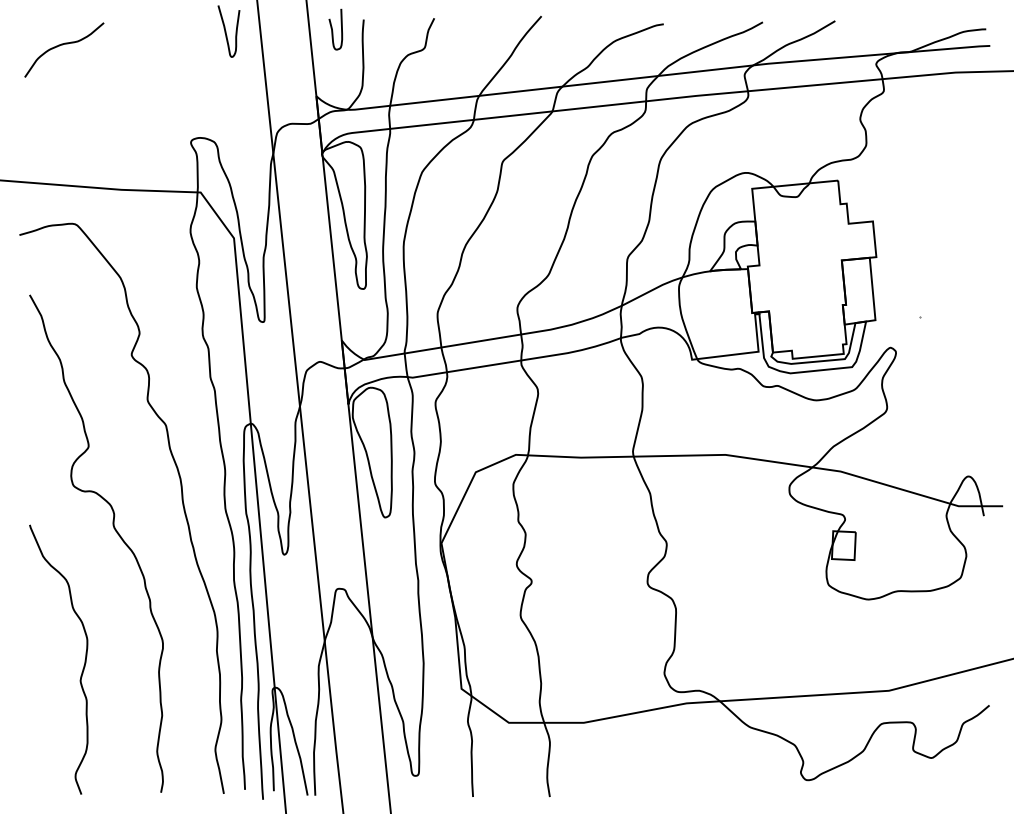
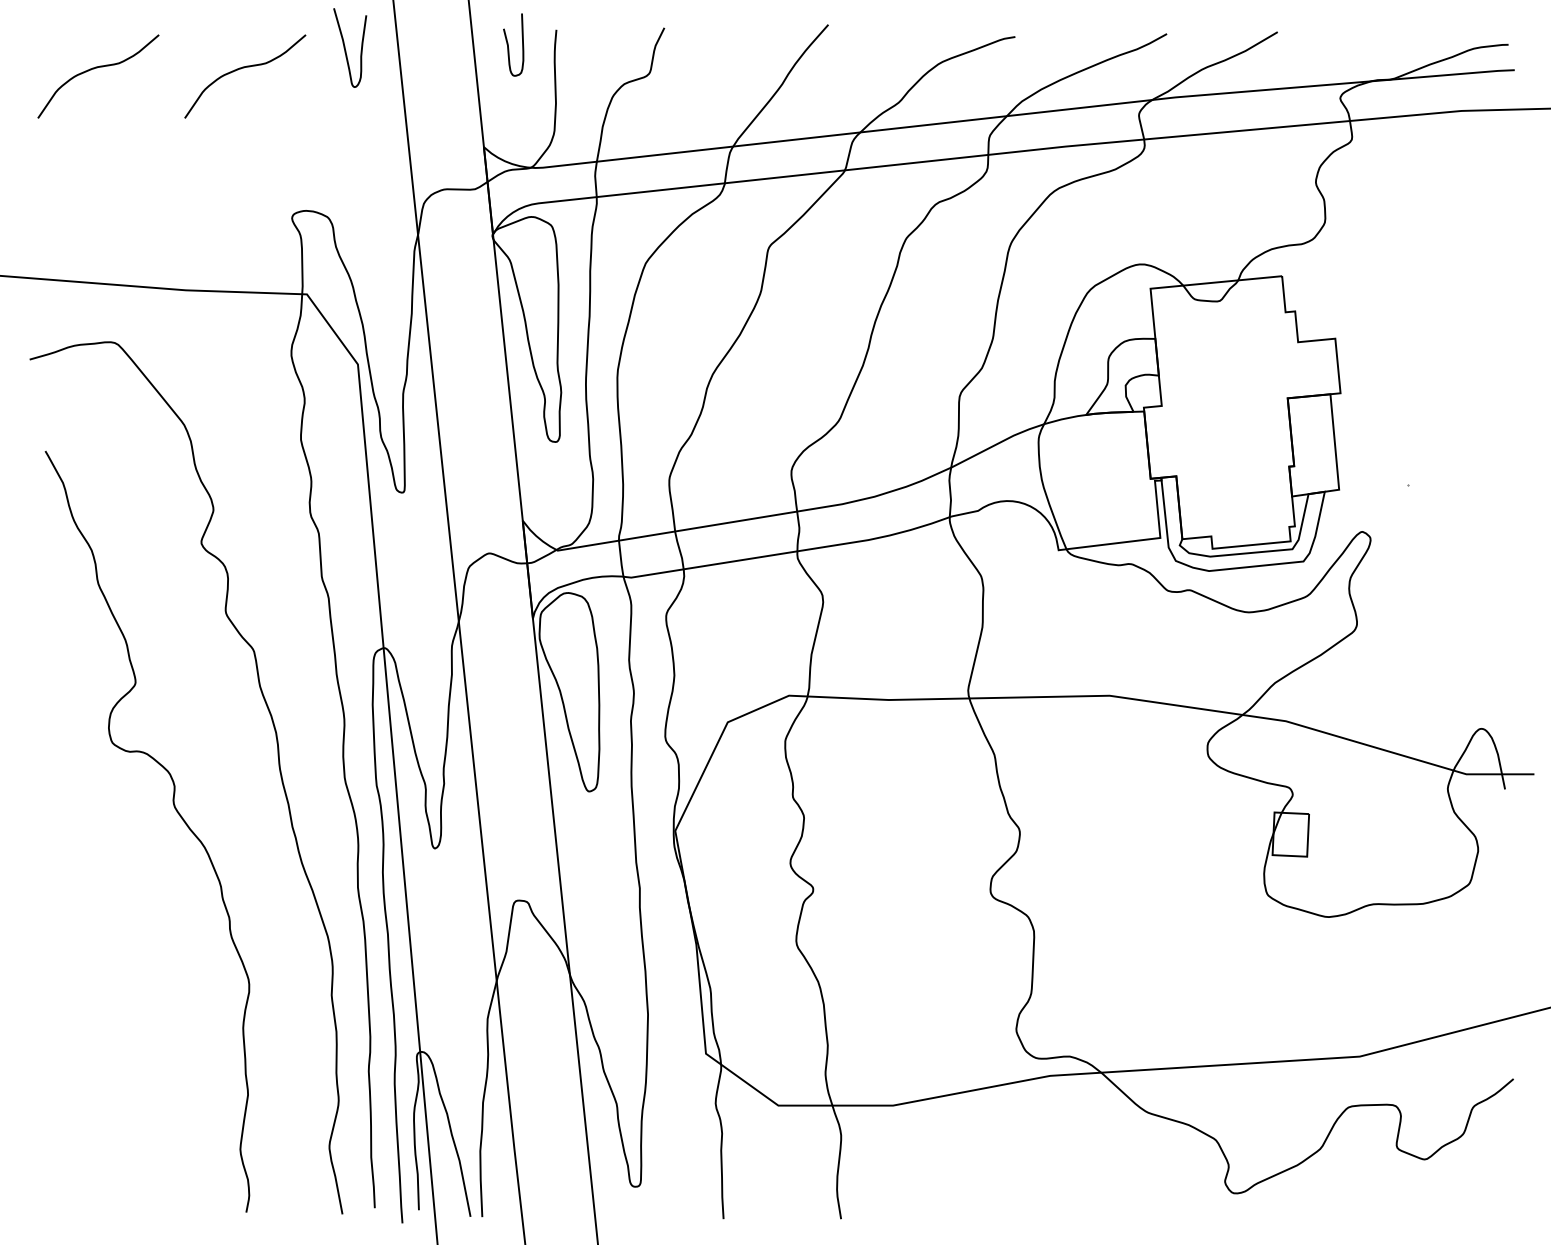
curve: (158, 45) -> (242, 69), added
curve: (83, 665) -> (127, 1017), removed

